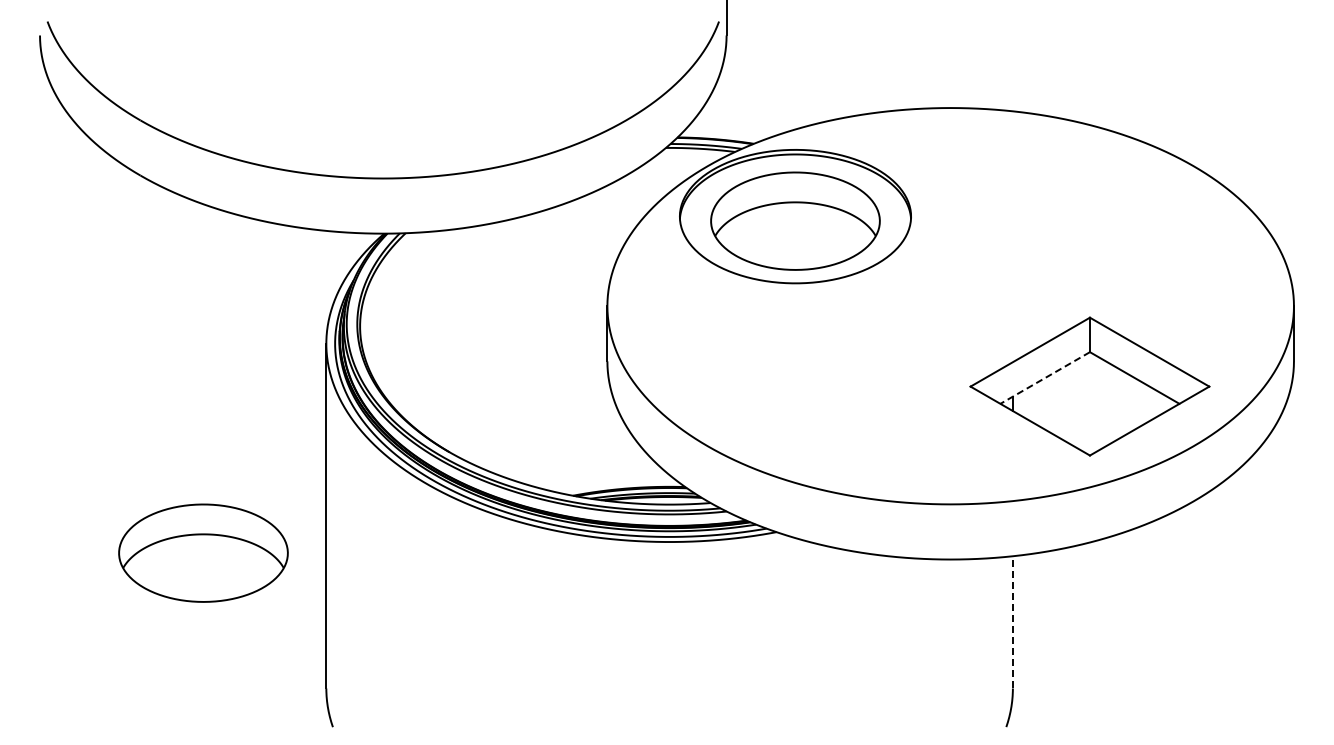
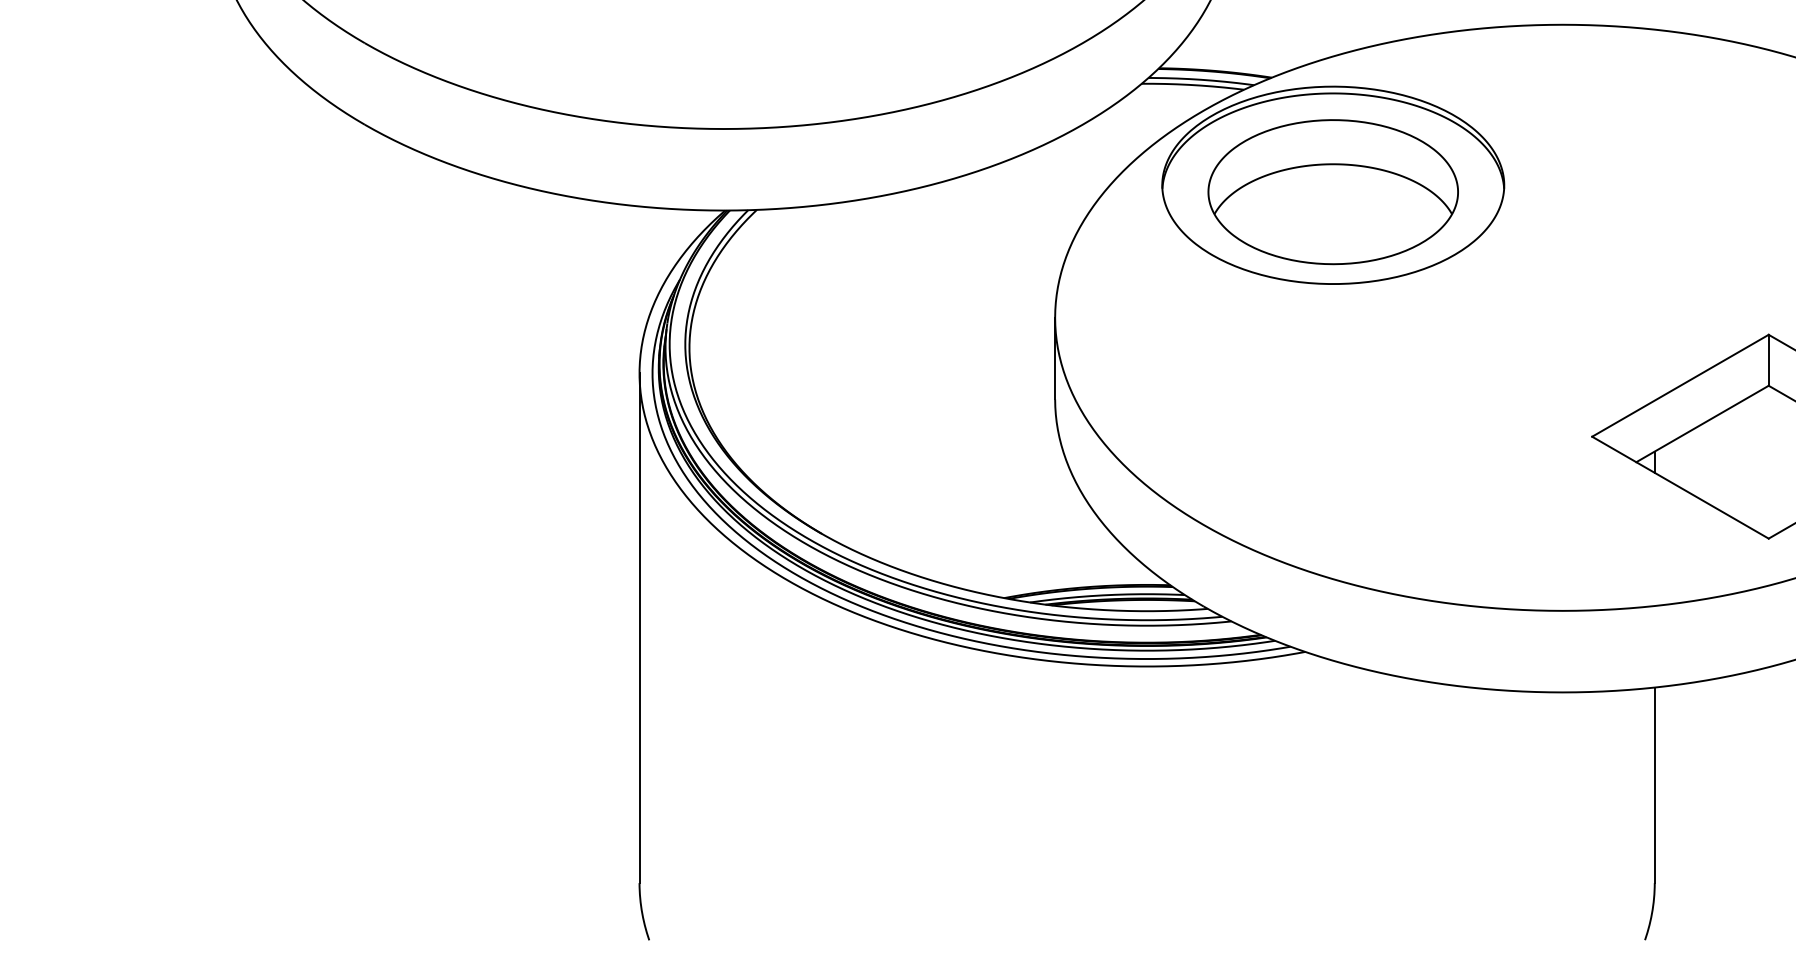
line: (1045, 378) -> (1702, 424), dashed -> solid
part: (203, 552) -> (457, 682), removed
line: (1012, 621) -> (1654, 784), dashed -> solid

